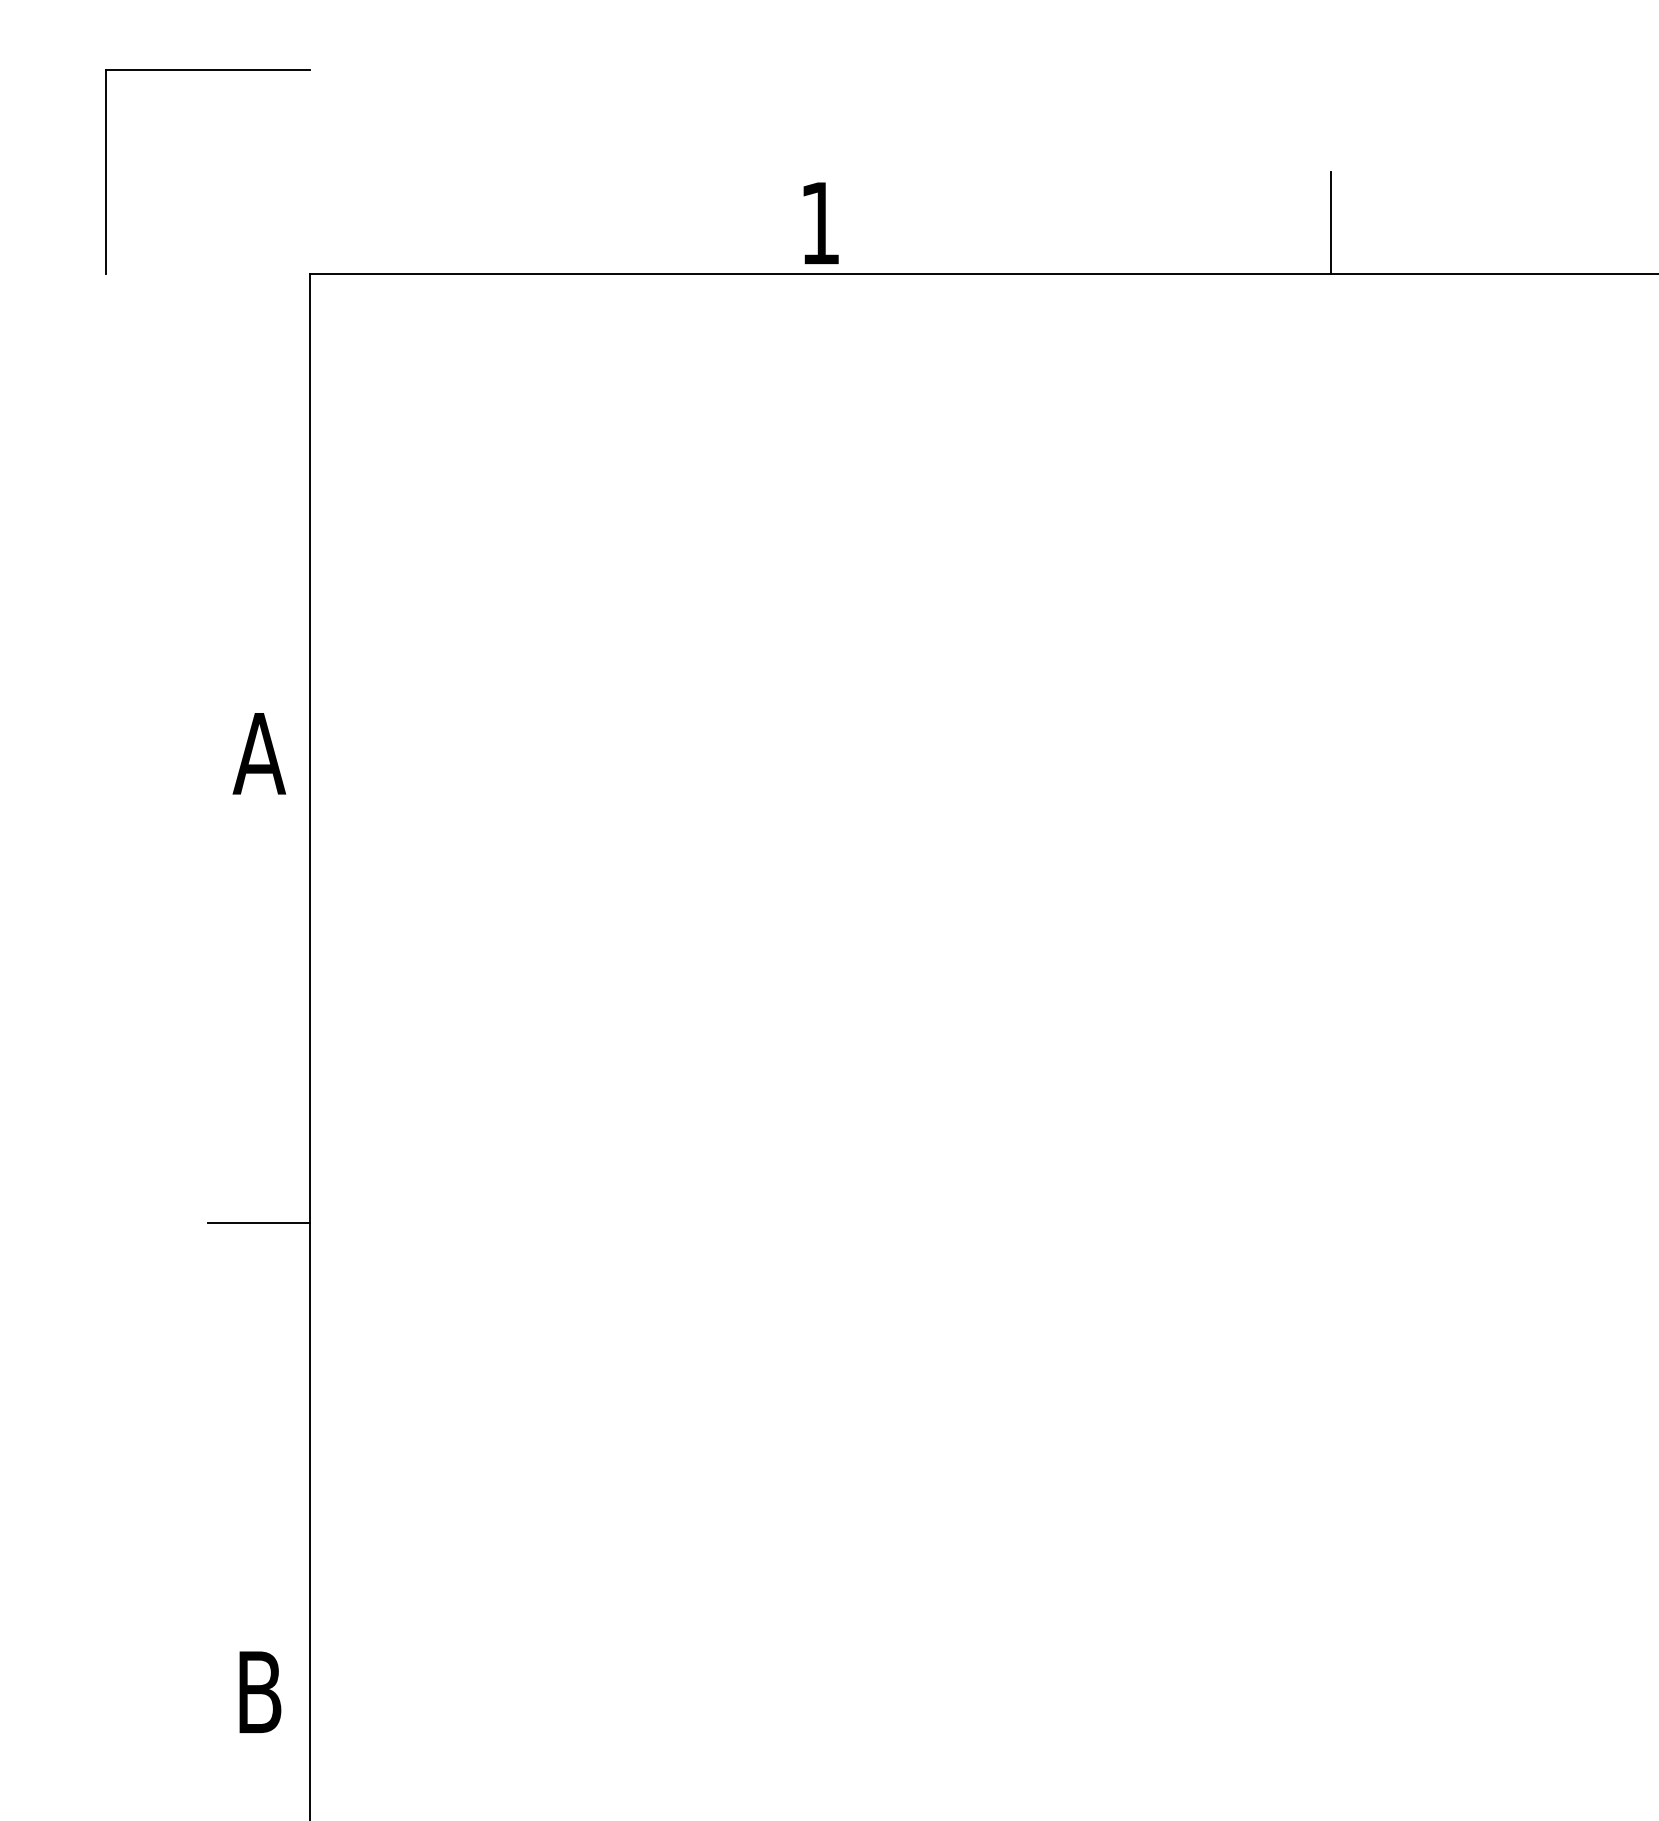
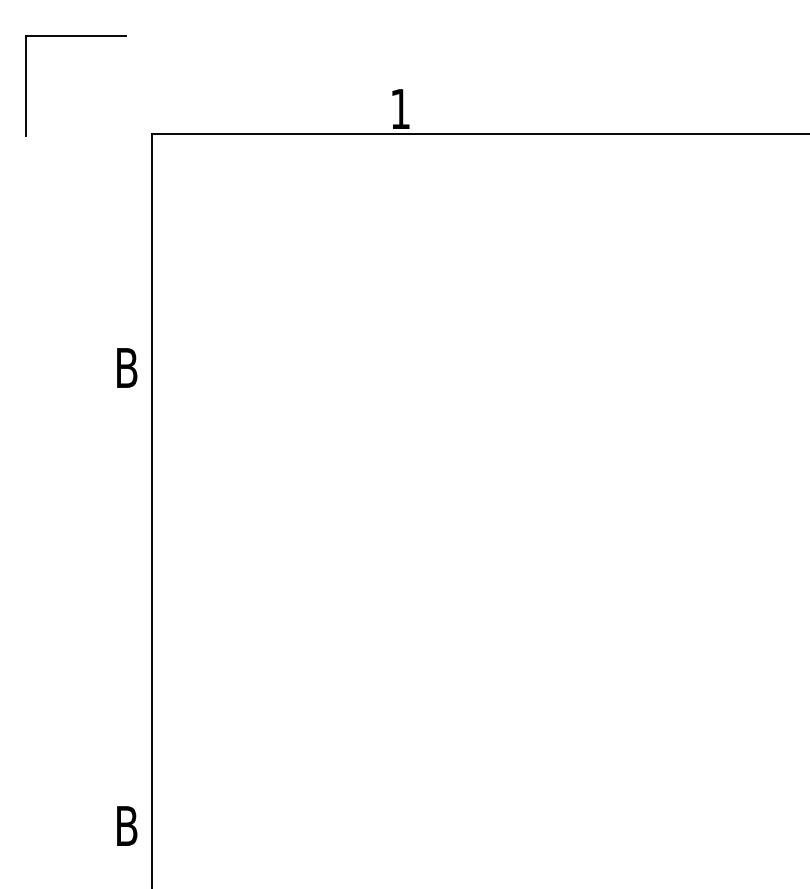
part: (207, 70) -> (75, 36), moved
line: (1330, 222) -> (649, 108), removed
text: (258, 752) -> (126, 367), A -> B
line: (258, 1223) -> (126, 597), removed

